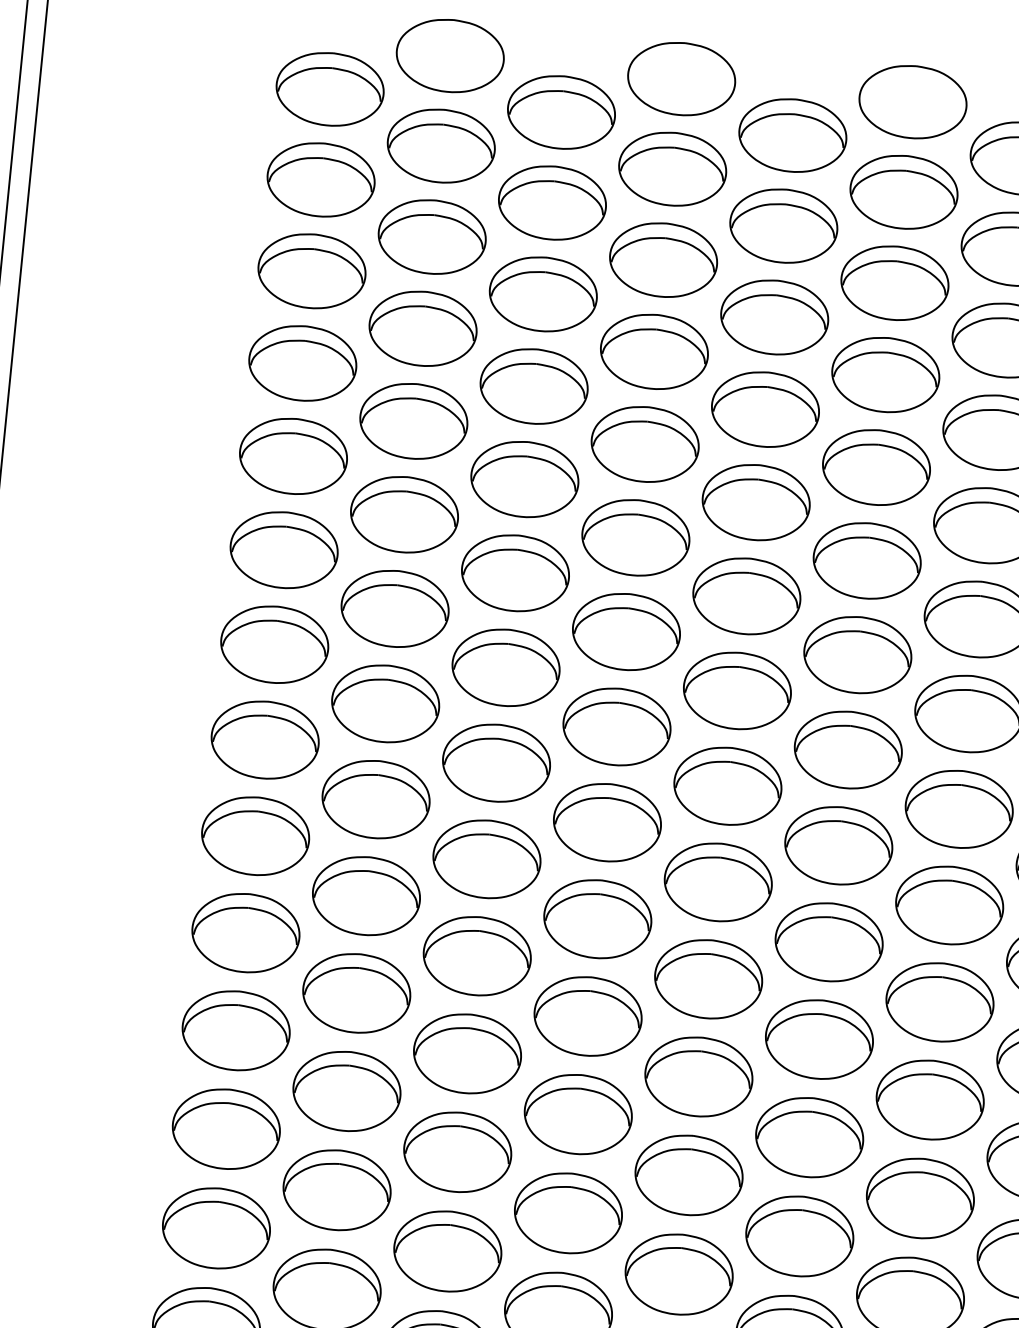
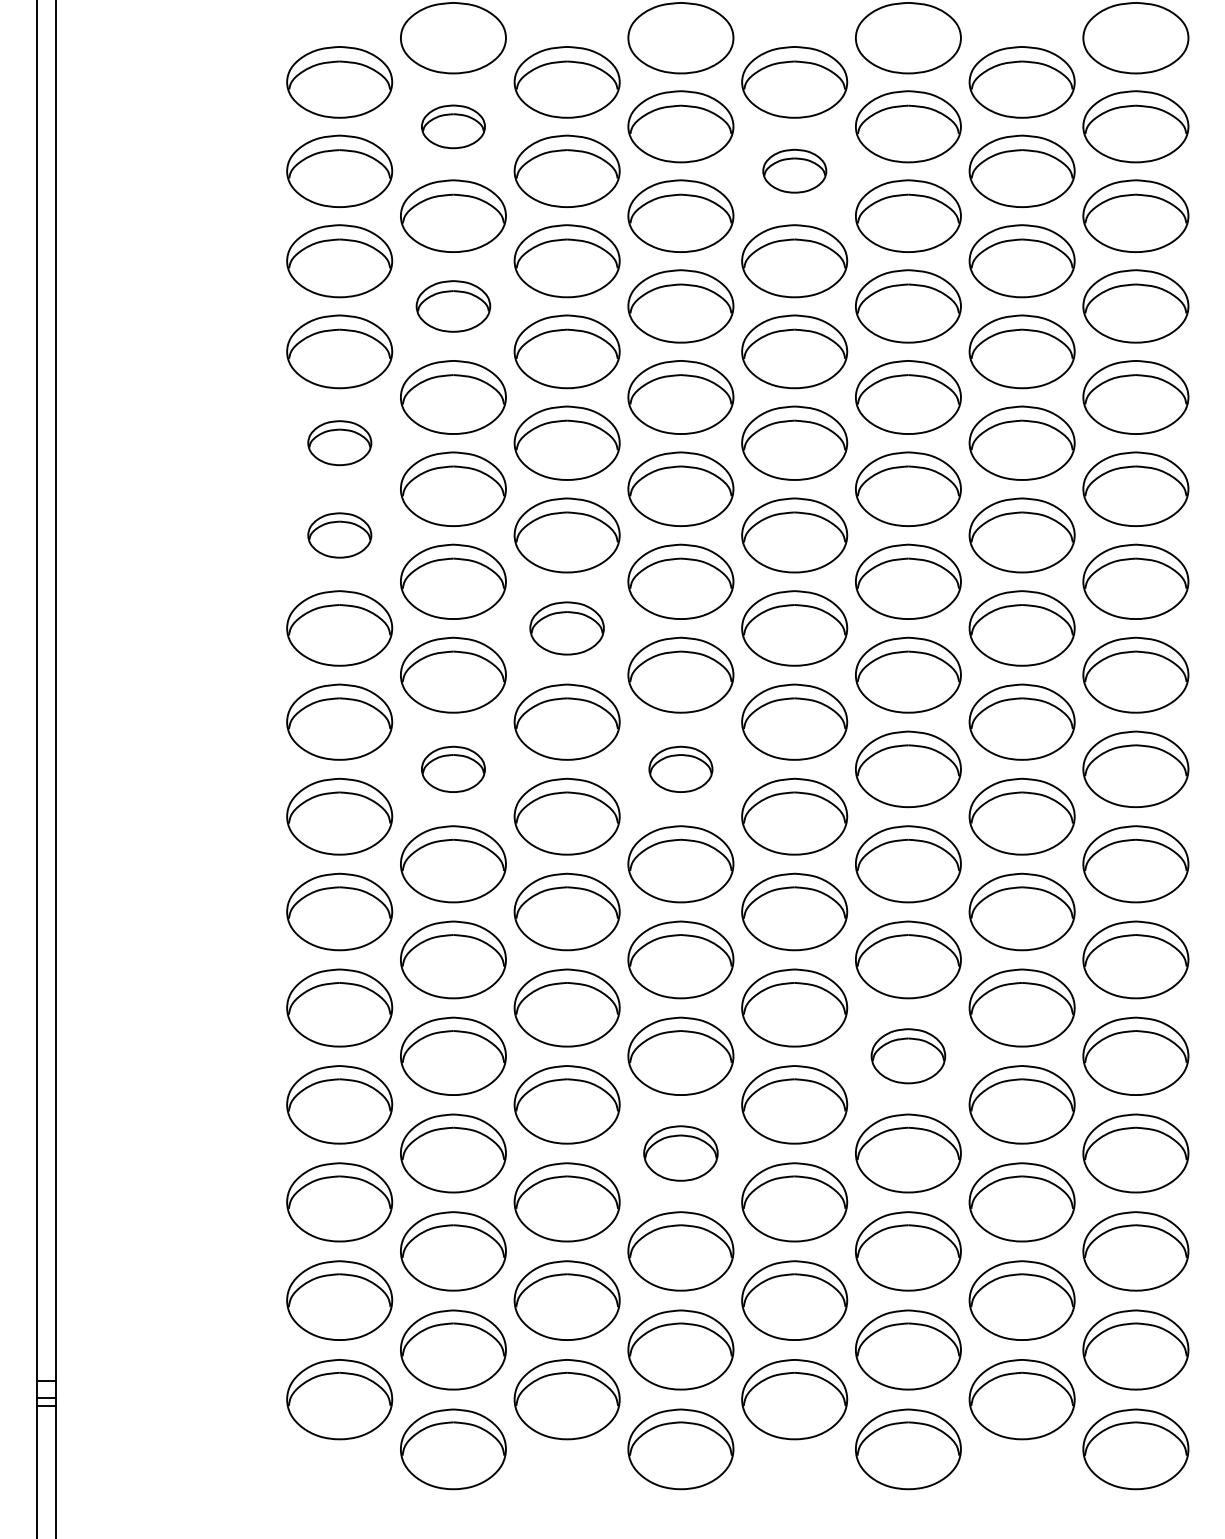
part: (441, 145) -> (453, 126), size x0.6
part: (783, 225) -> (794, 170), size x0.6
part: (423, 328) -> (453, 306), size x0.7
part: (293, 455) -> (339, 442), size x0.6
part: (283, 550) -> (339, 535), size x0.6
part: (505, 667) -> (566, 628), size x0.7
part: (376, 799) -> (453, 769), size x0.6
part: (606, 822) -> (680, 769), size x0.6
part: (809, 1136) -> (908, 1055), size x0.7
part: (568, 1213) -> (680, 1153), size x0.7

